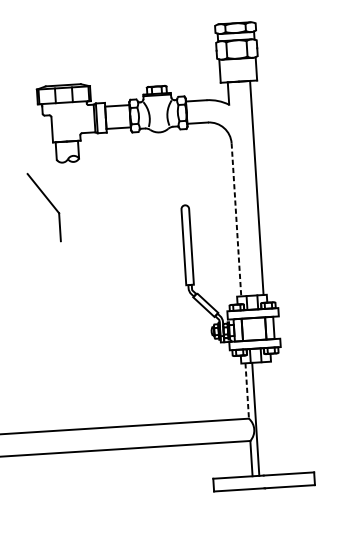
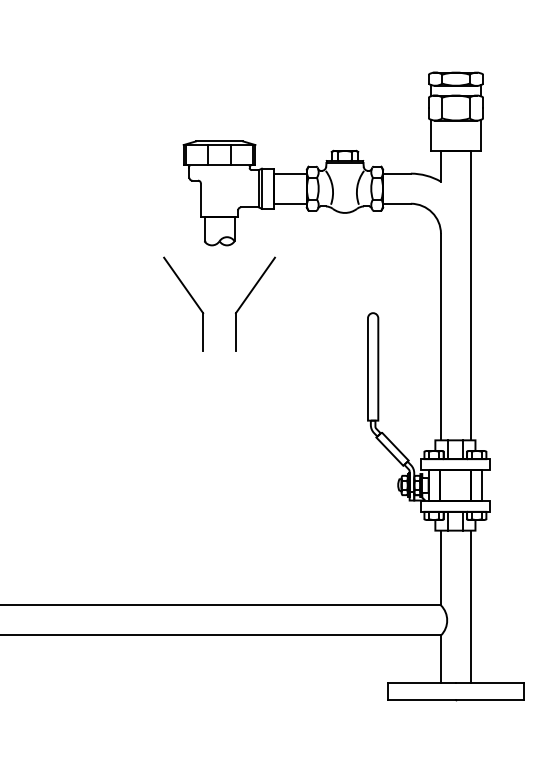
part: (92, 199) -> (248, 297), added
line: (236, 220) -> (440, 337), dashed -> solid
line: (246, 391) -> (440, 568), dashed -> solid
line: (256, 419) -> (471, 606), moved

